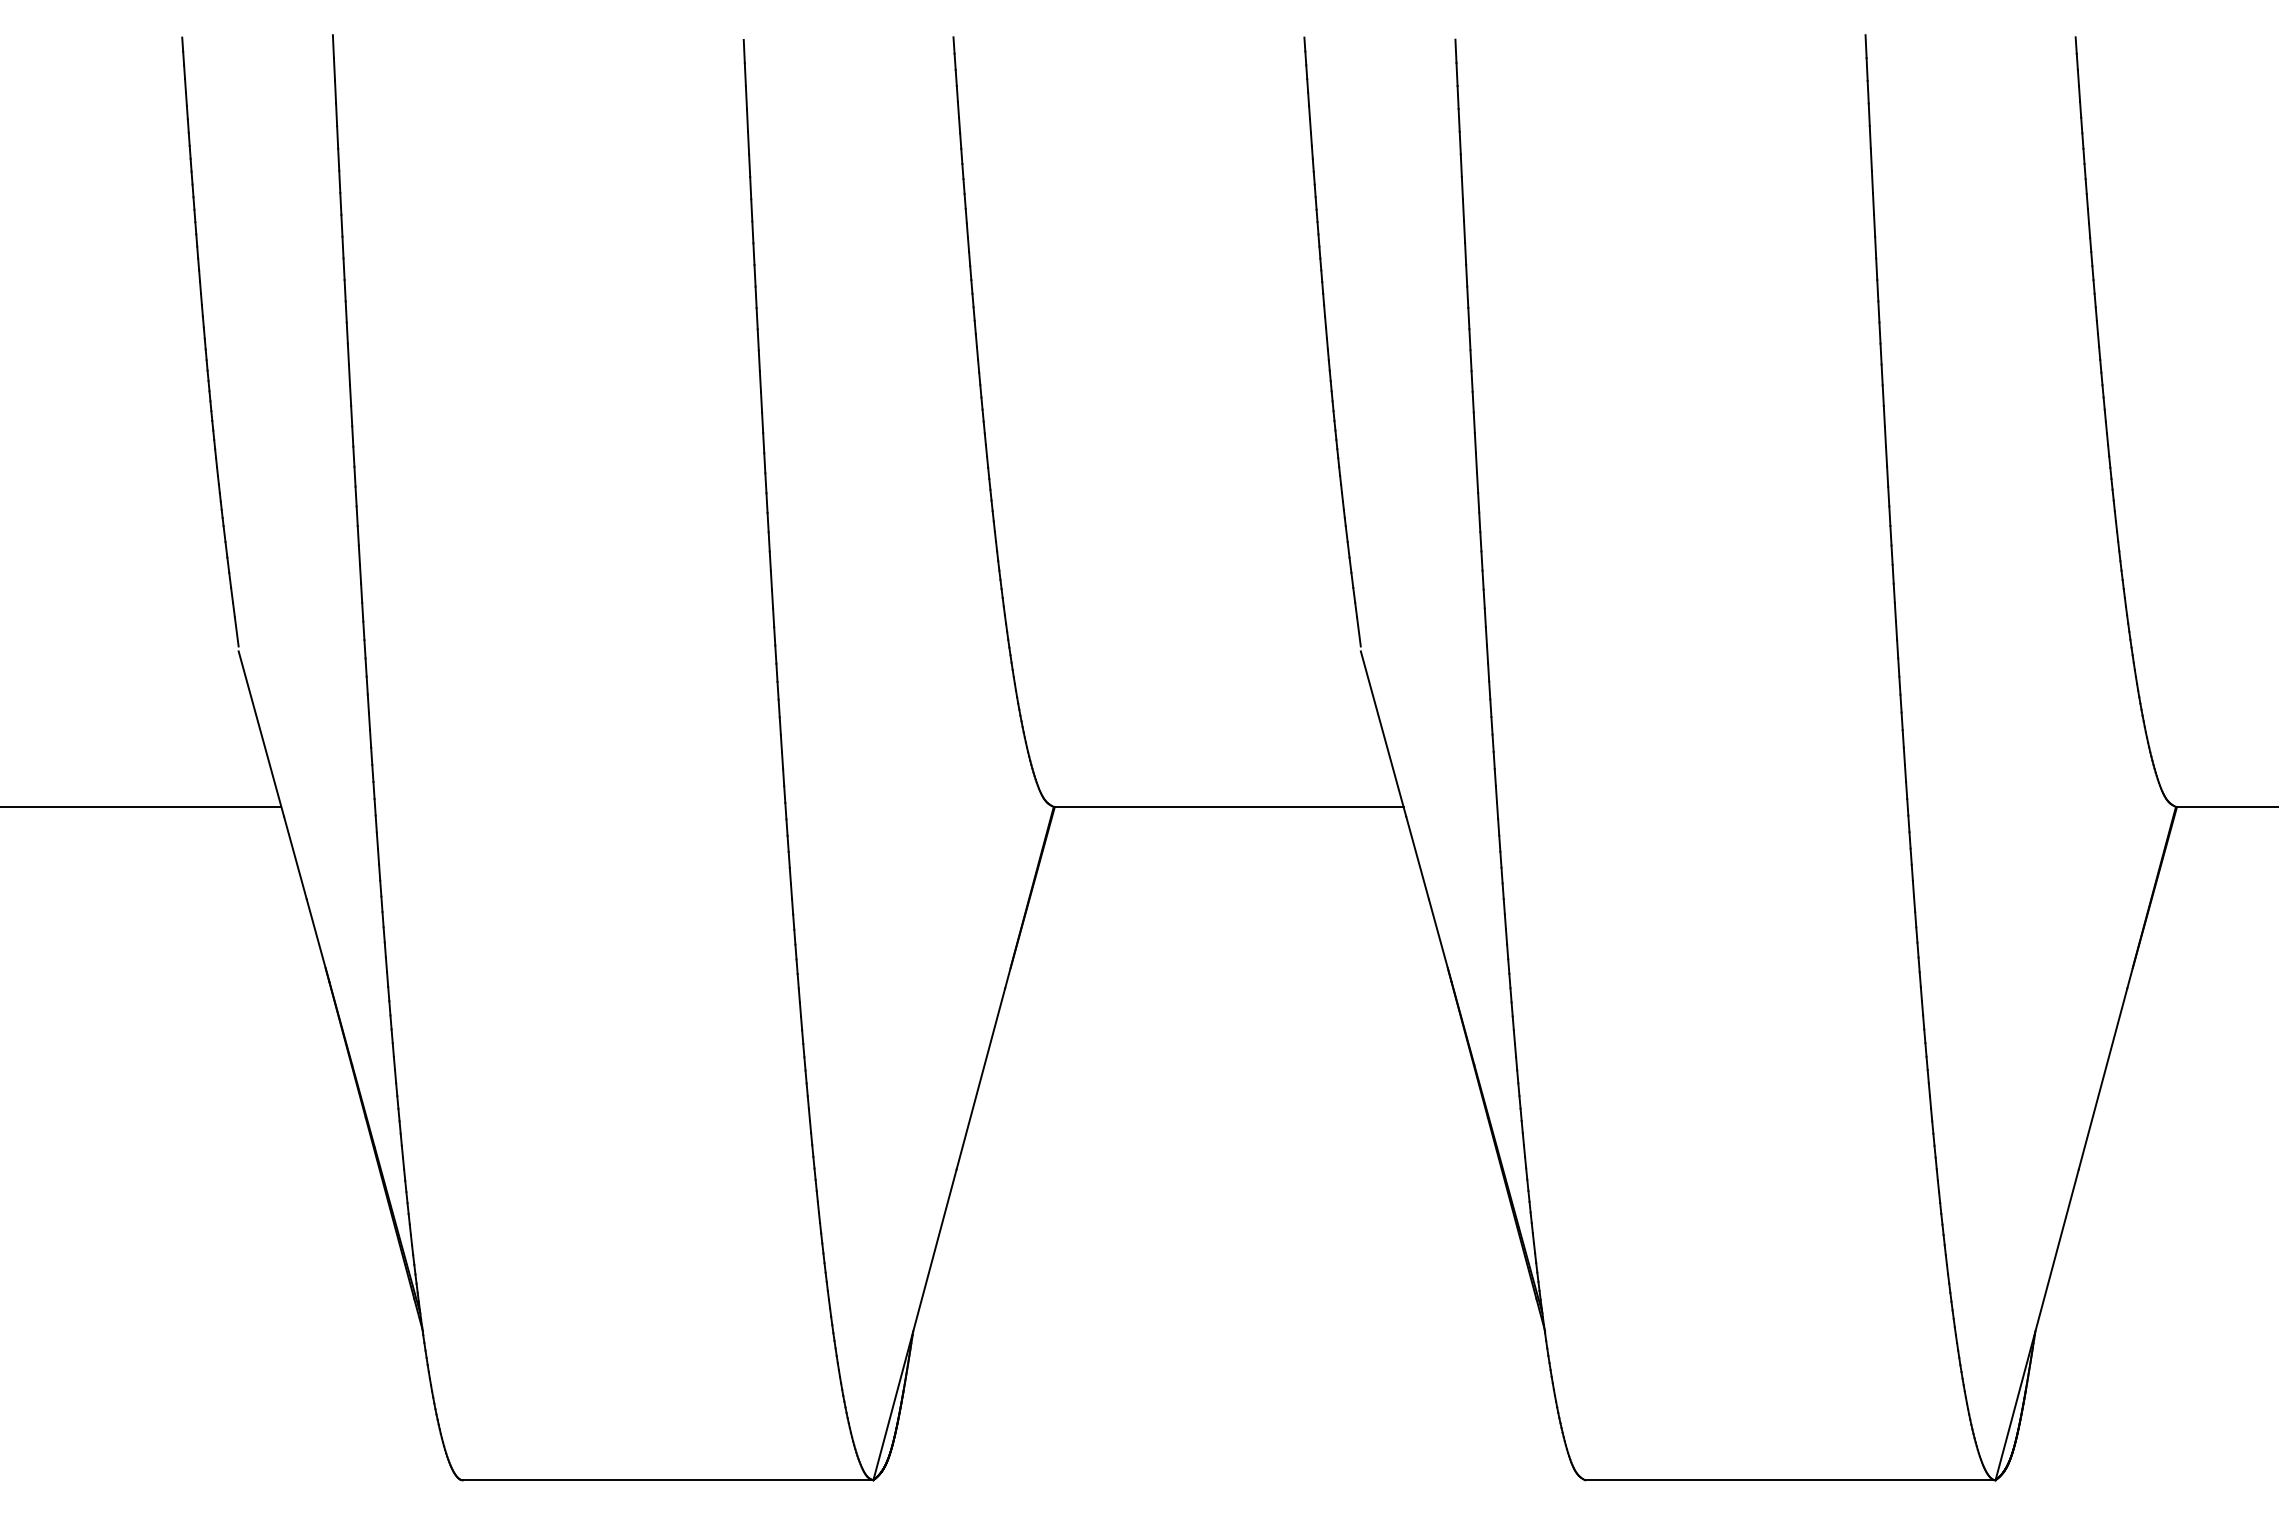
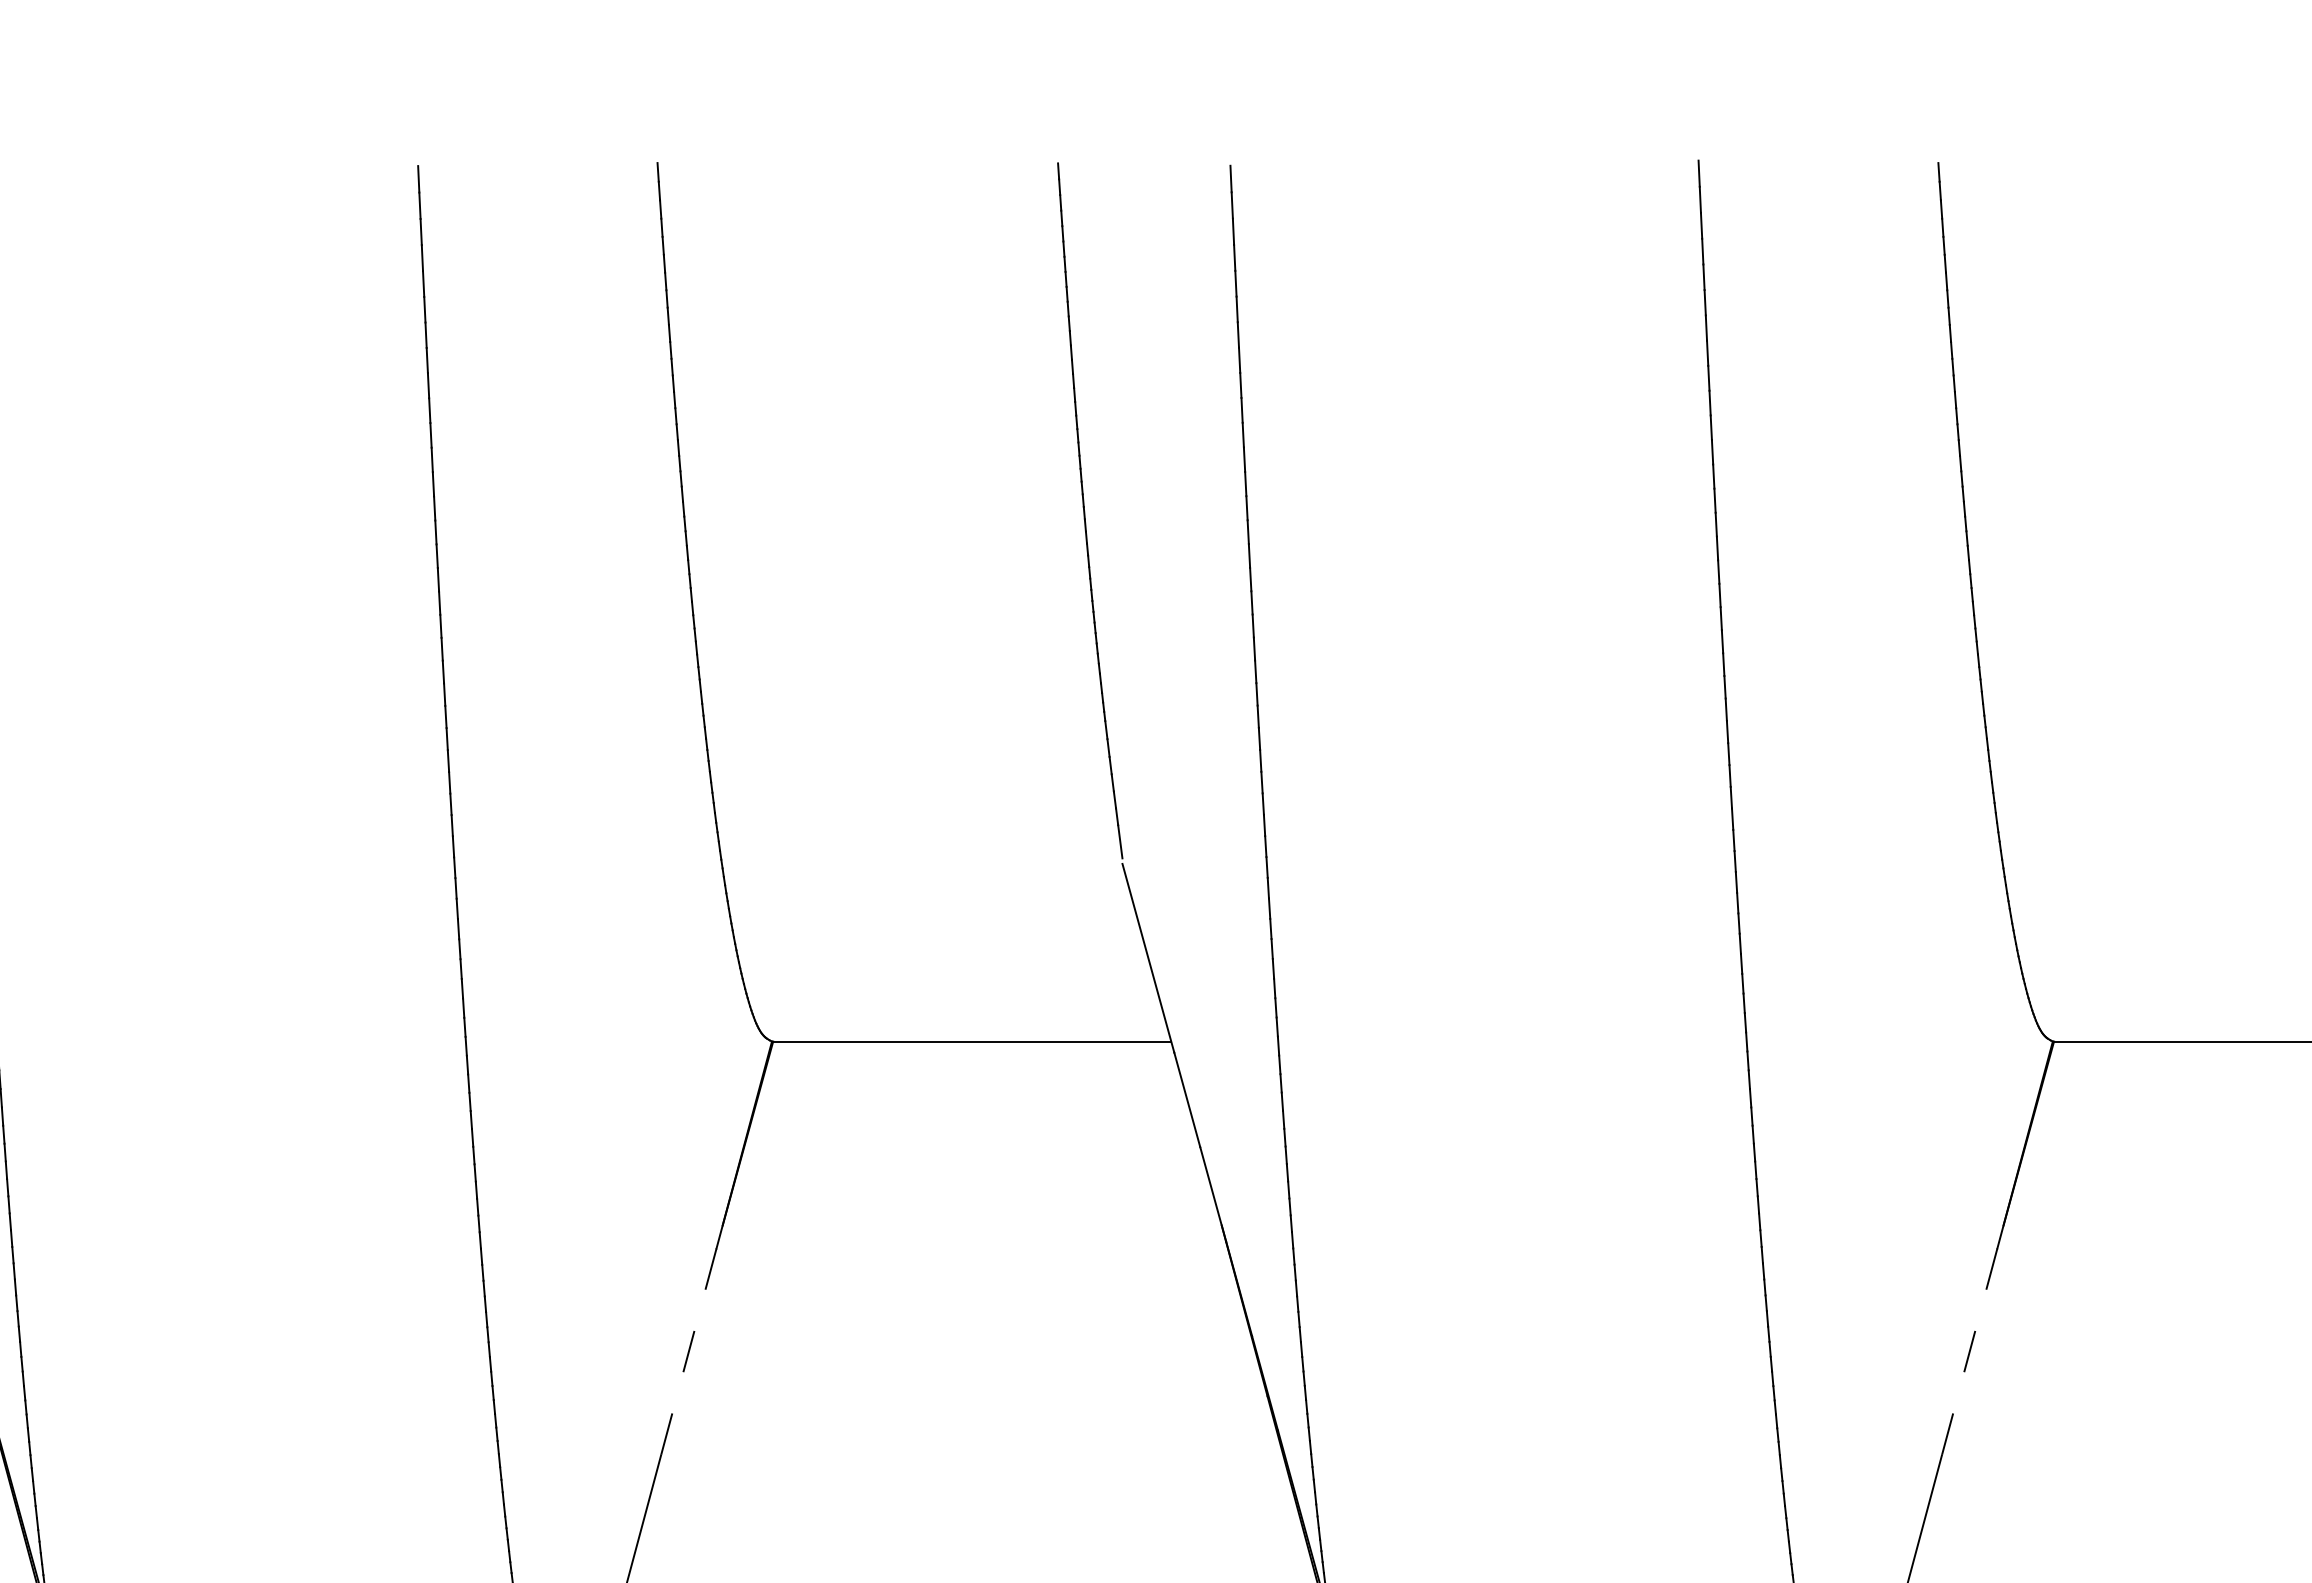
line: (980, 1078) -> (688, 1351), solid -> dashed
line: (2103, 1078) -> (1970, 1351), solid -> dashed

